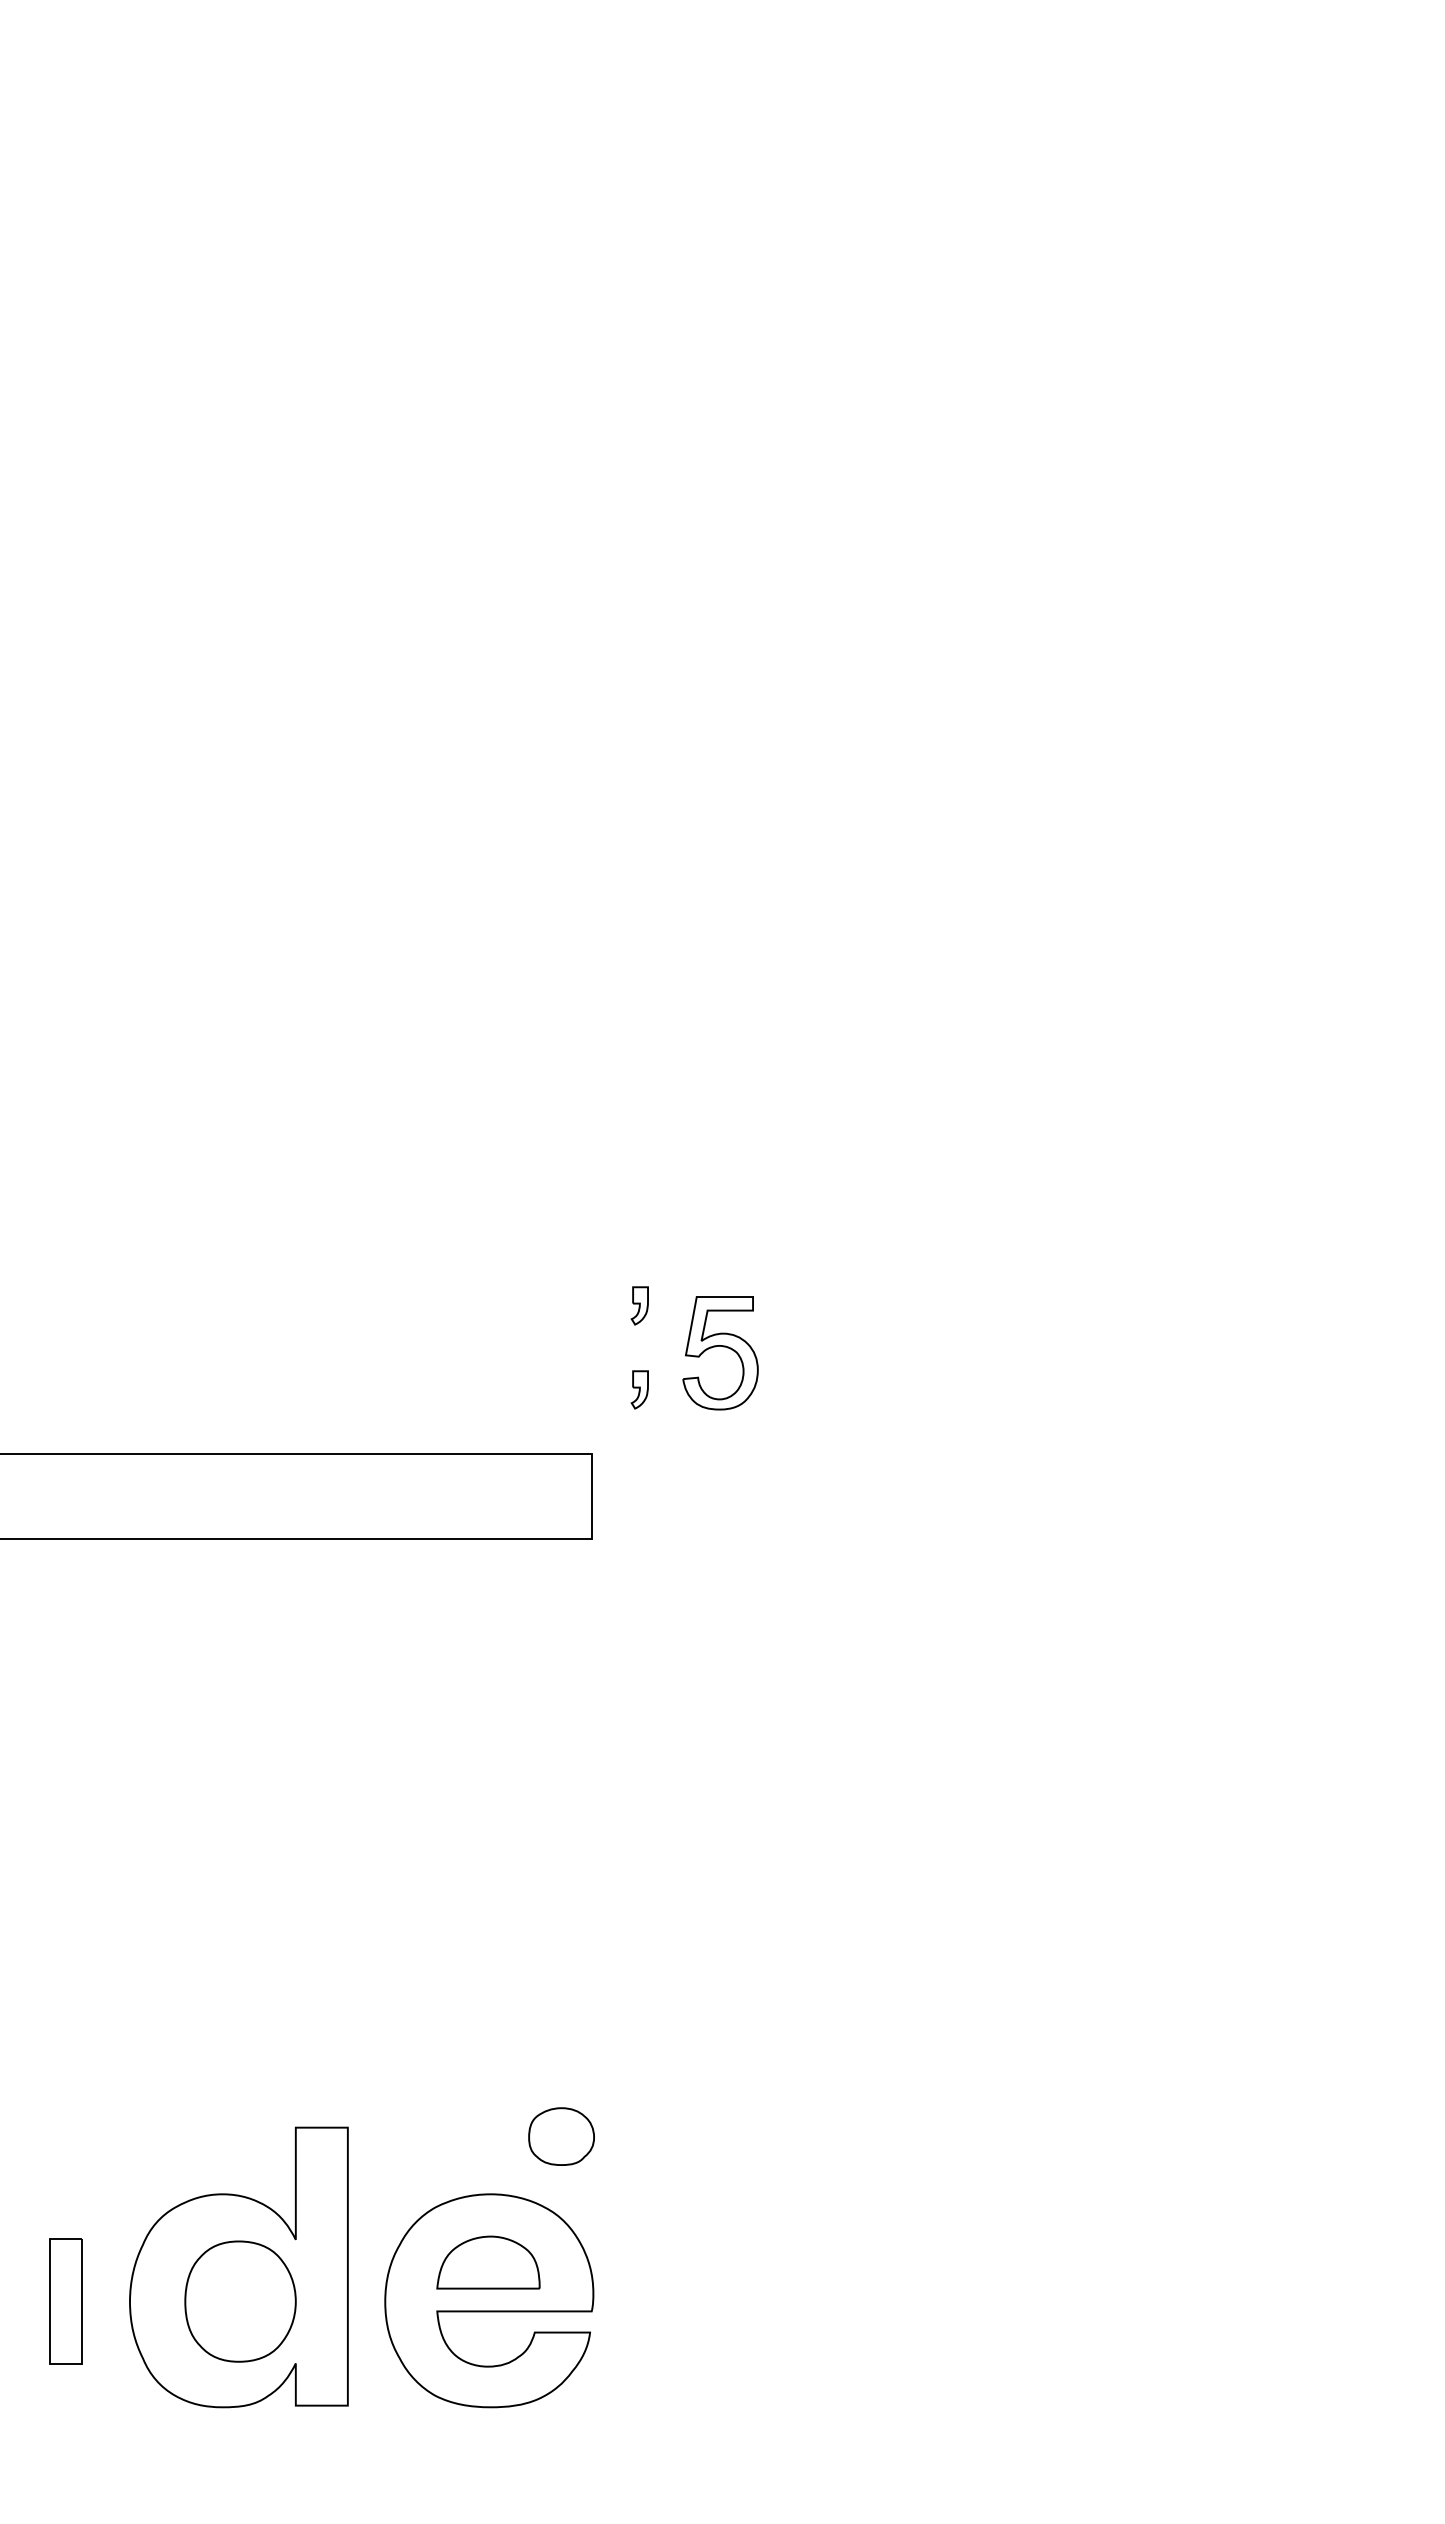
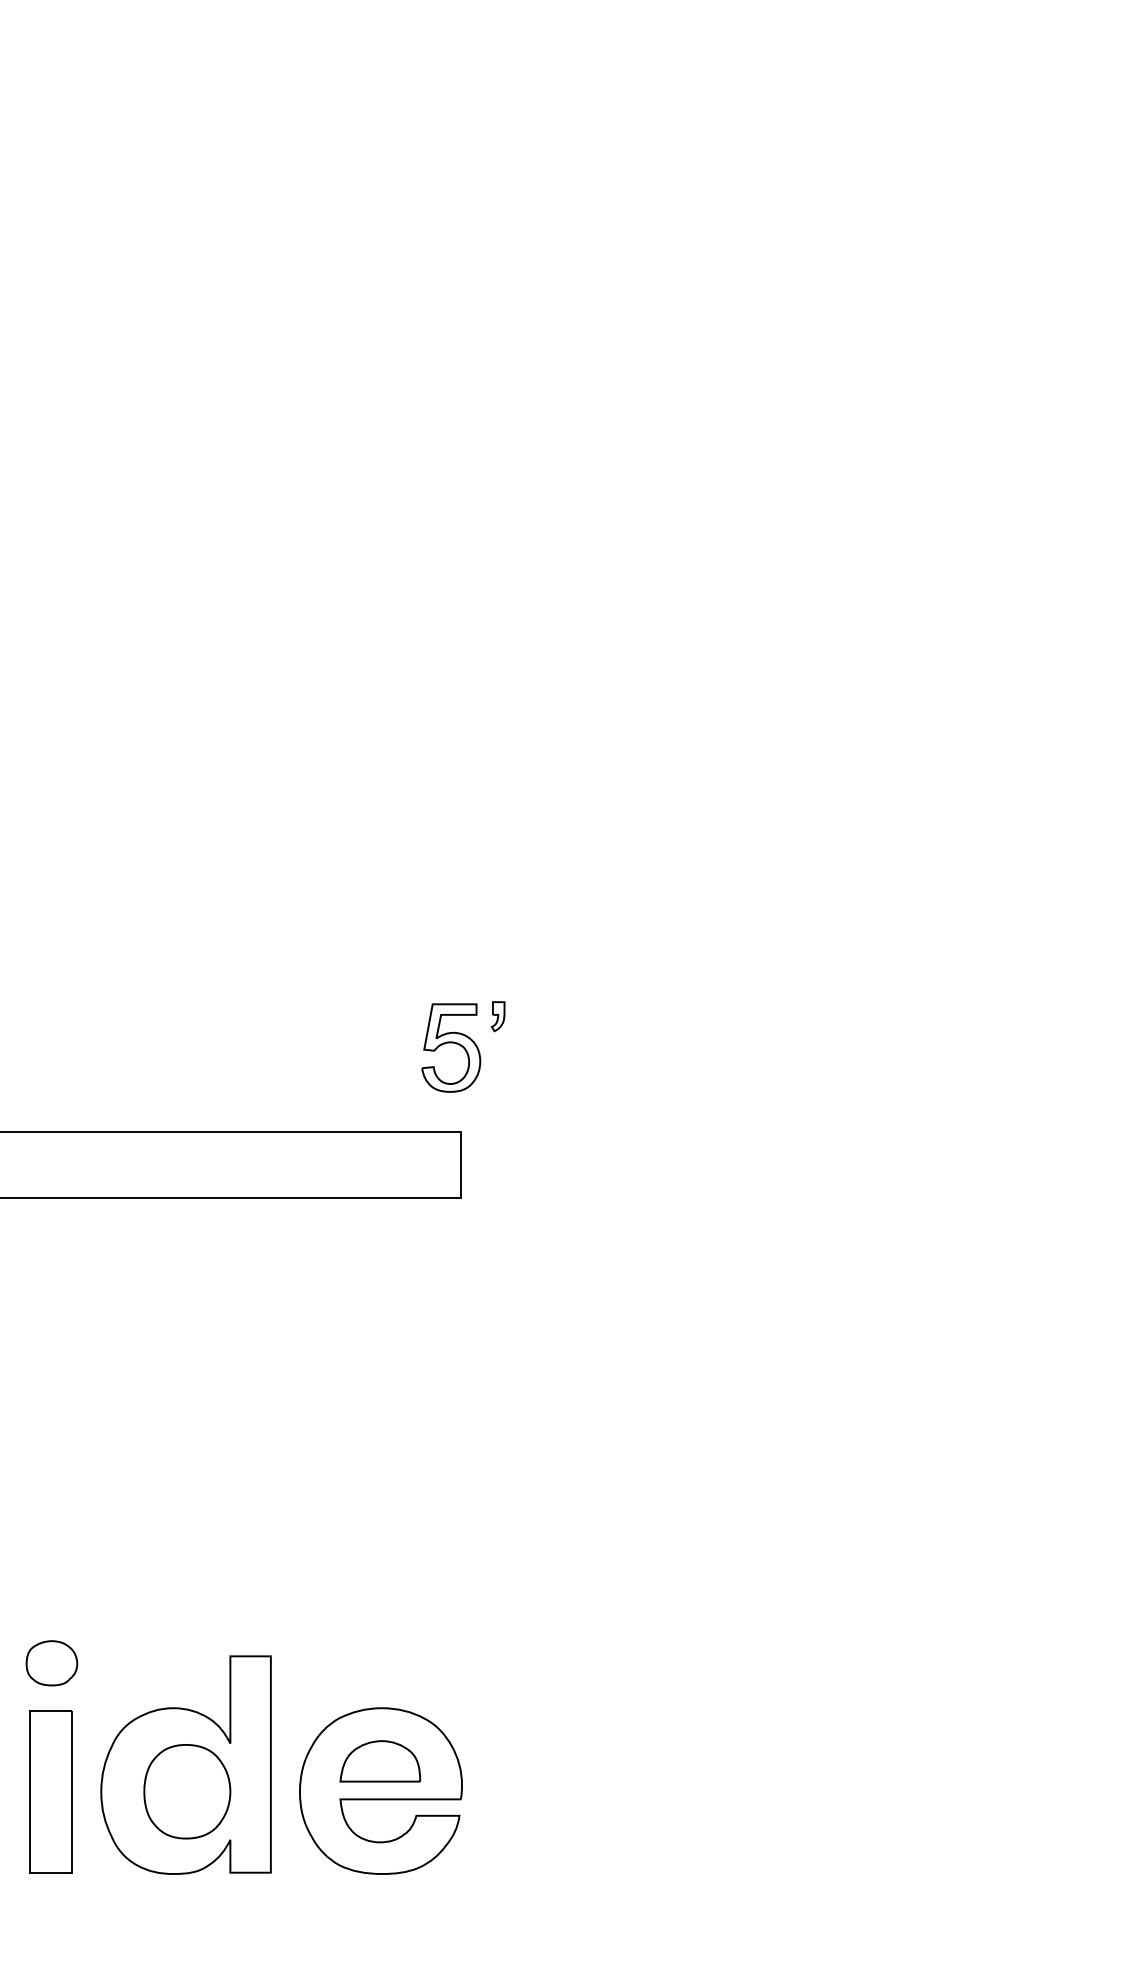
part: (723, 1347) -> (453, 1043), moved
part: (639, 1389) -> (497, 1081), removed
part: (561, 2136) -> (51, 1663), moved
part: (65, 2301) -> (51, 1791), size x1.67

